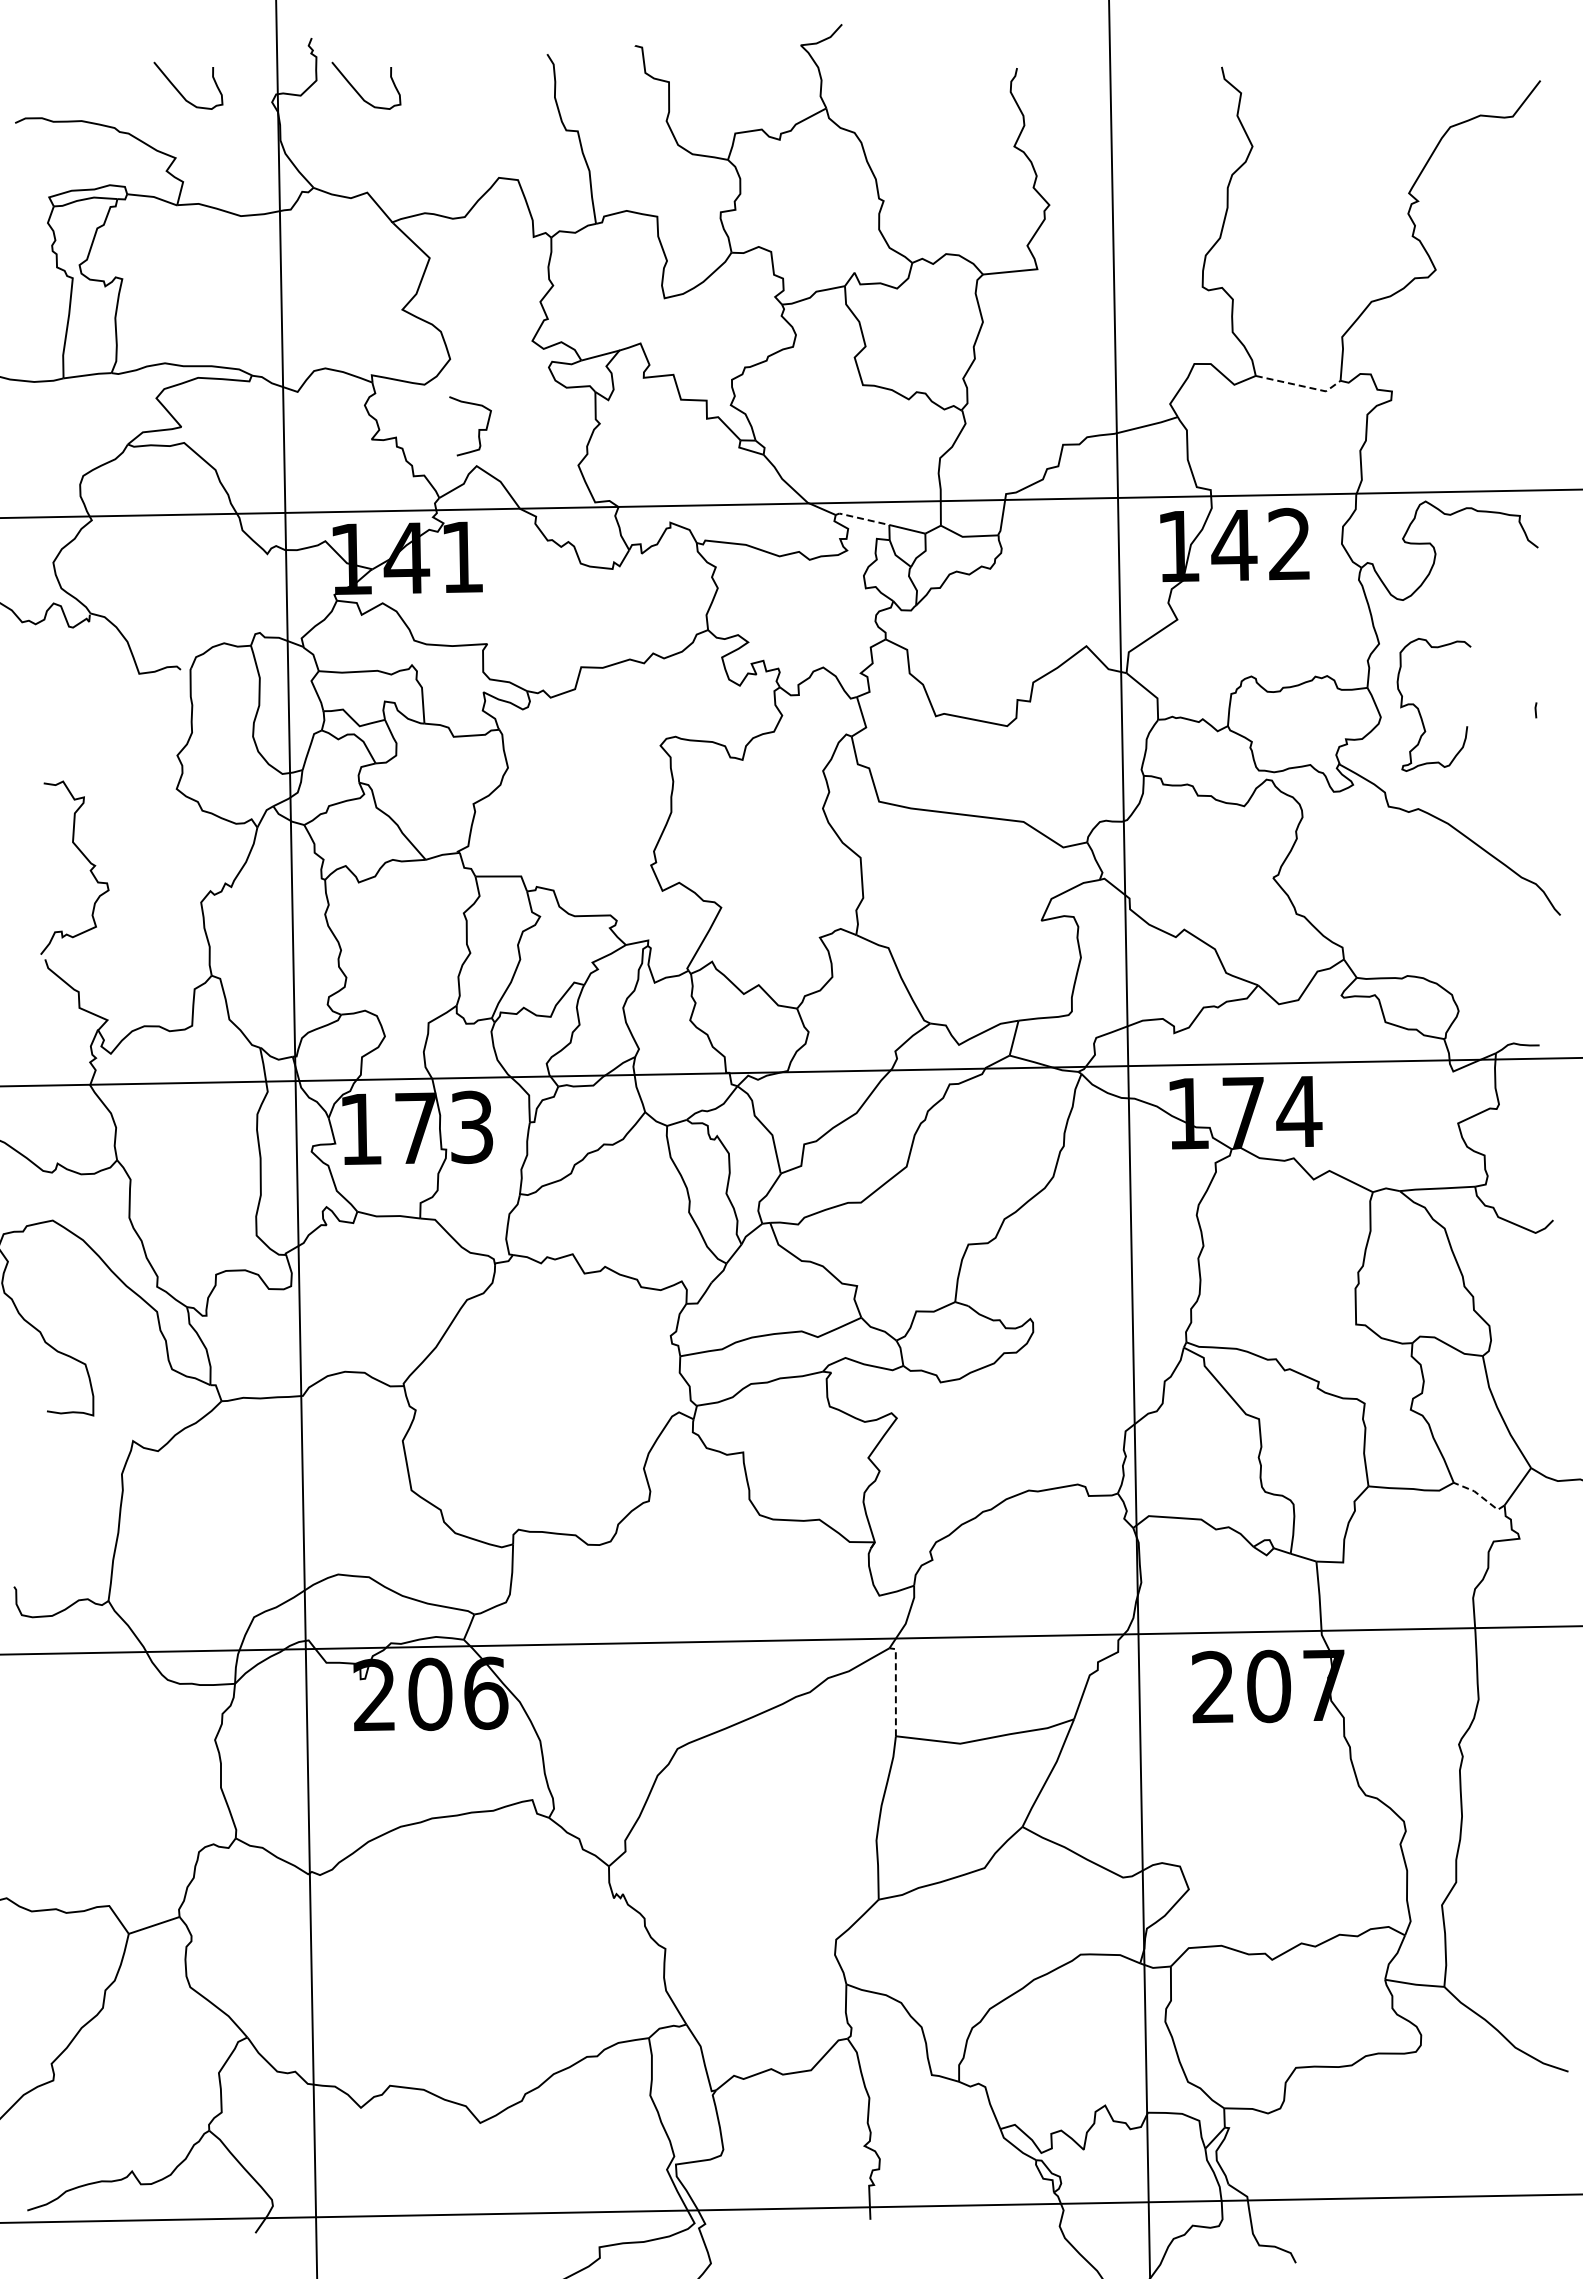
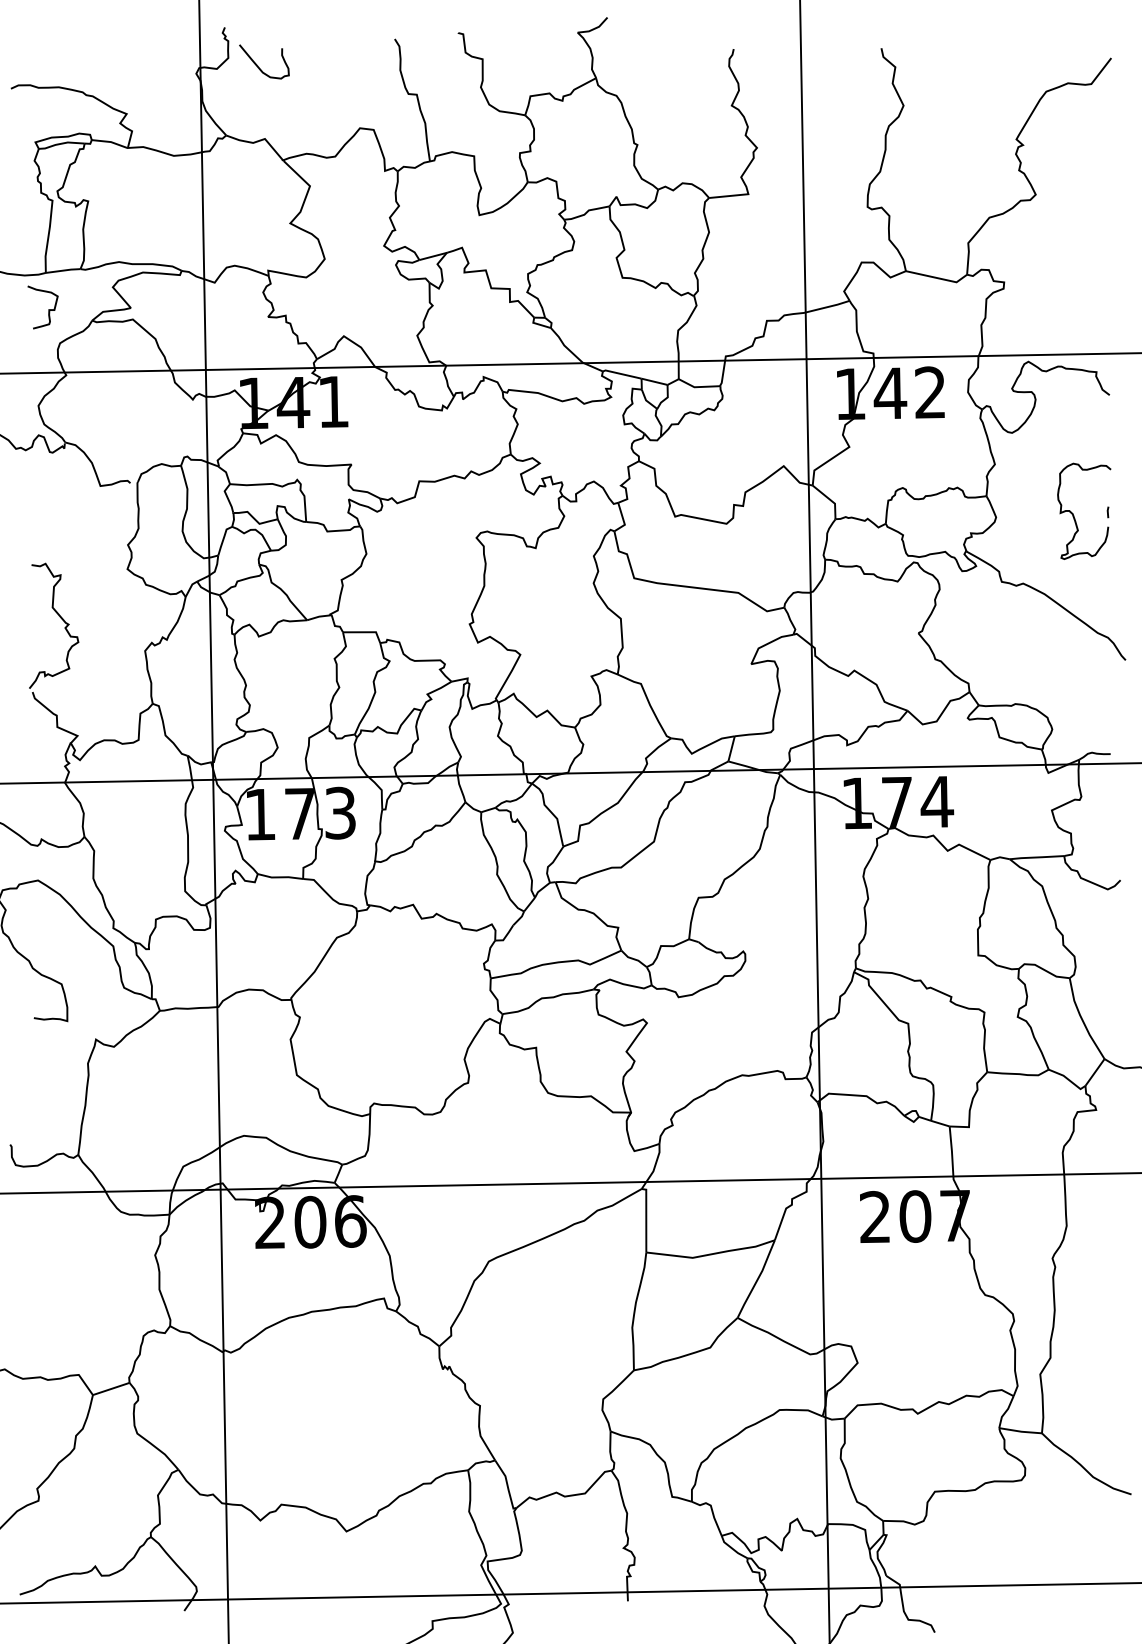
curve: (180, 92) -> (130, 66), removed
line: (1300, 385) -> (938, 278), dashed -> solid
curve: (478, 429) -> (48, 309), moved
line: (862, 518) -> (622, 374), dashed -> solid
curve: (1419, 709) -> (1073, 514), moved
line: (1480, 1496) -> (1068, 1079), dashed -> solid
line: (895, 1688) -> (646, 1218), dashed -> solid

